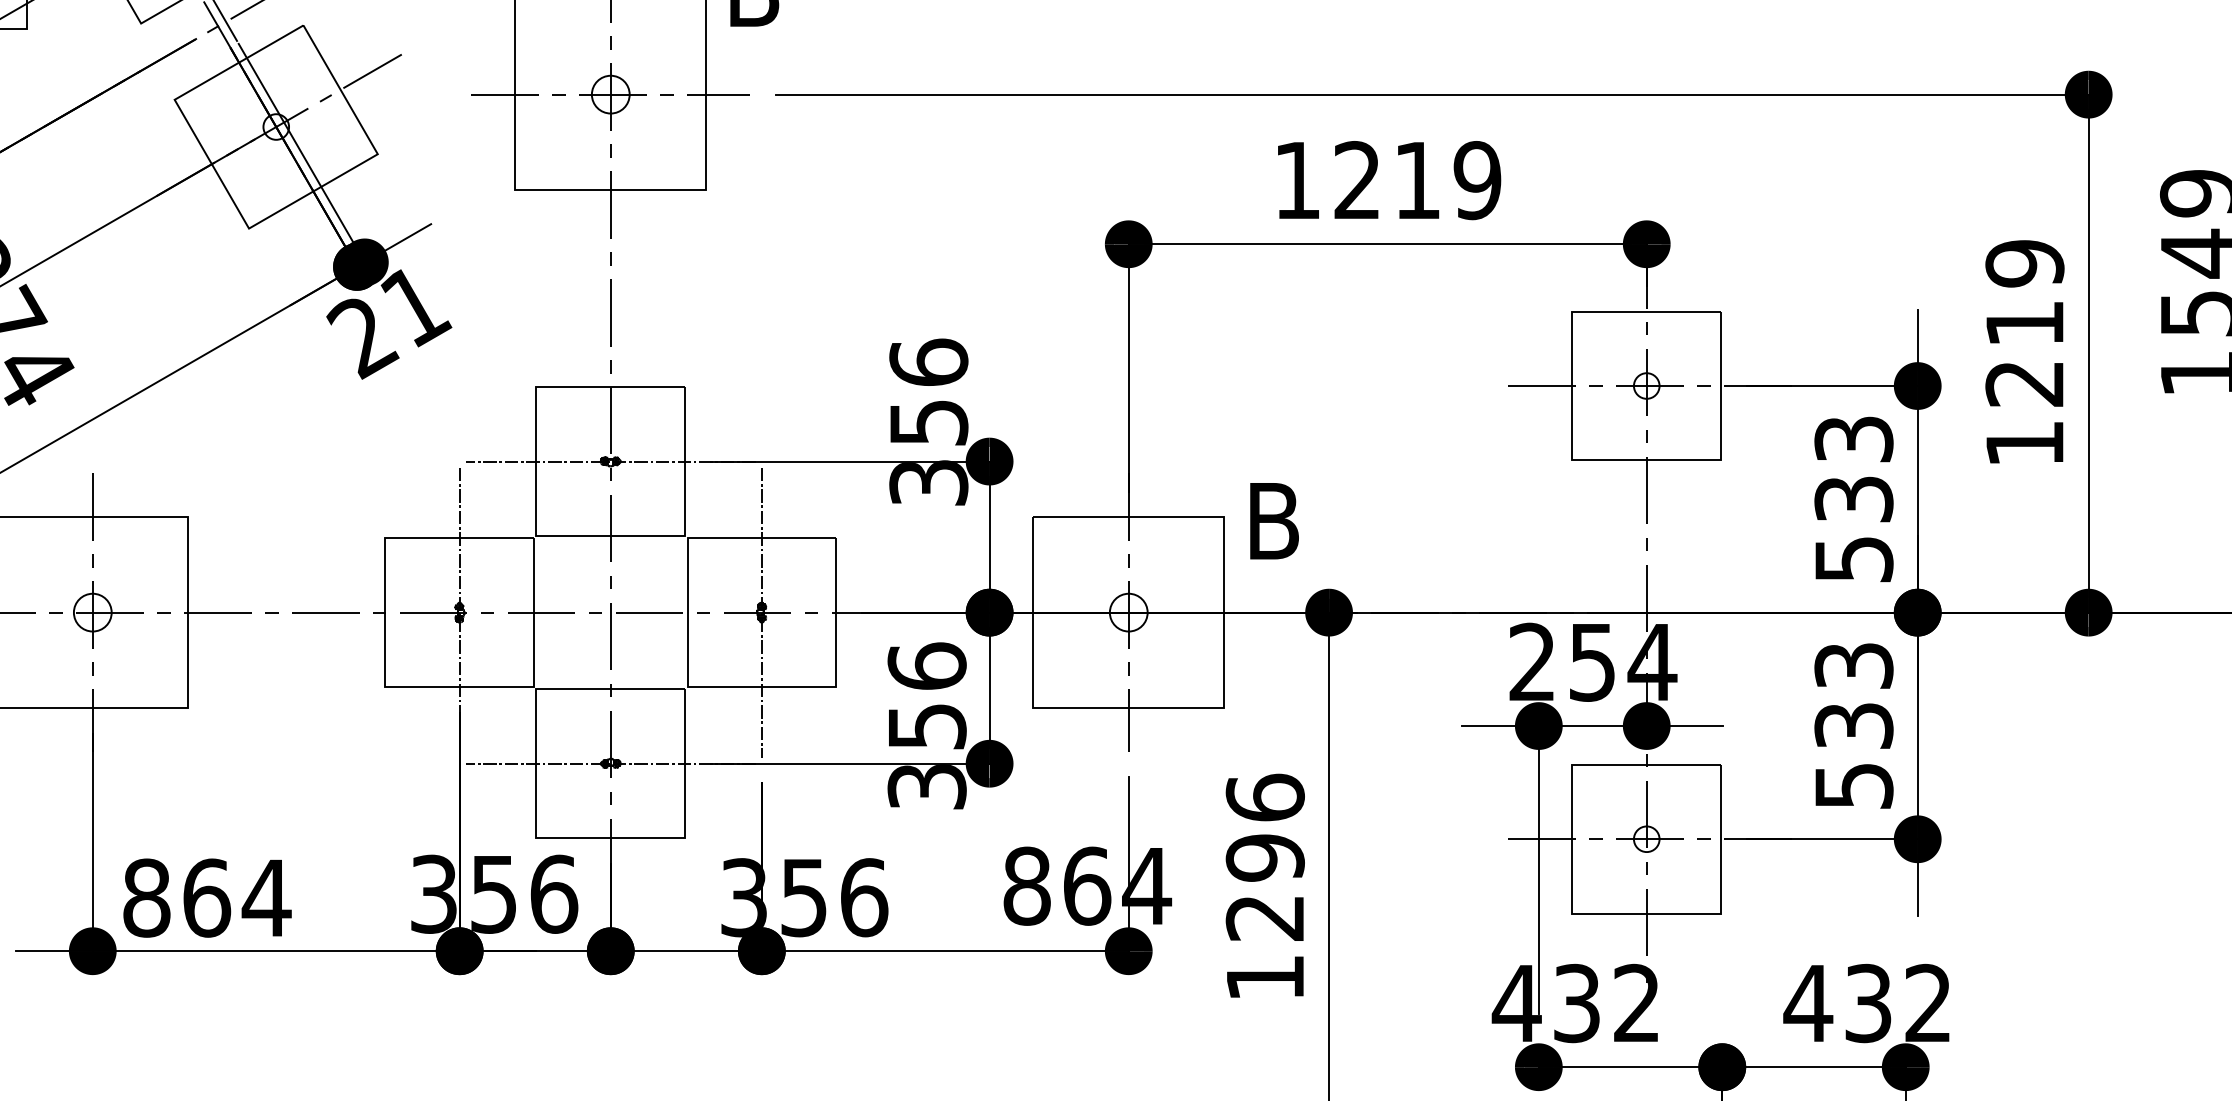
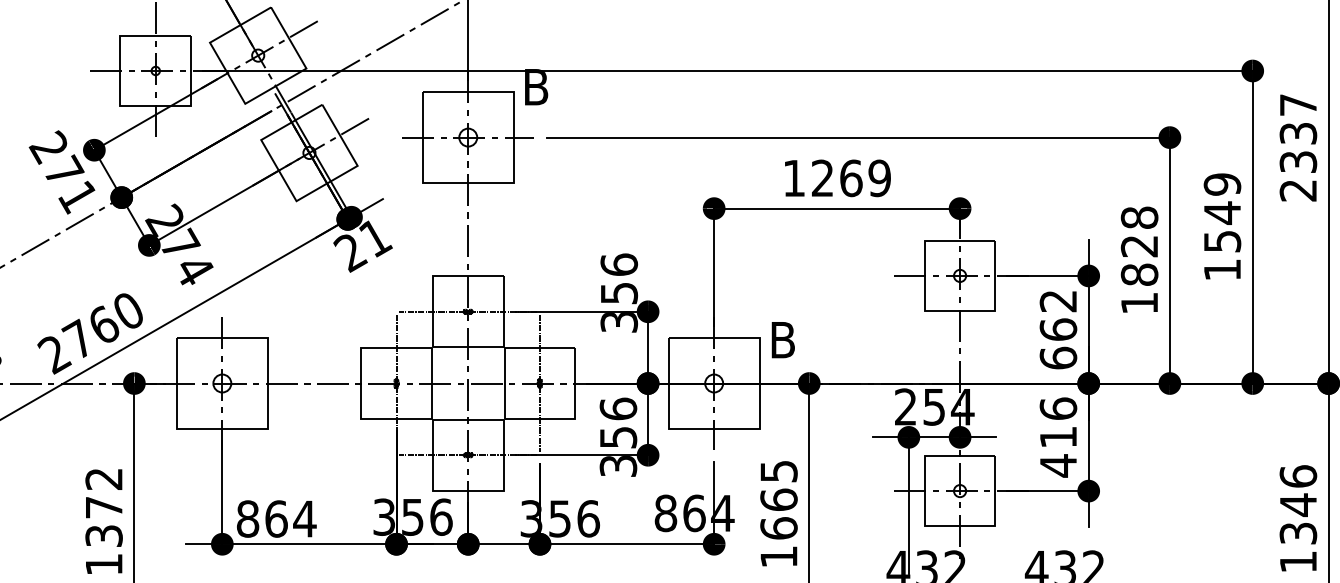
text: (1418, 180) -> (851, 178), 1219 -> 1269
text: (2024, 321) -> (1139, 245), 1219 -> 1828
text: (1854, 498) -> (1058, 329), 533 -> 662
text: (1854, 726) -> (1058, 437), 533 -> 416
text: (1264, 856) -> (778, 499), 1296 -> 1665

